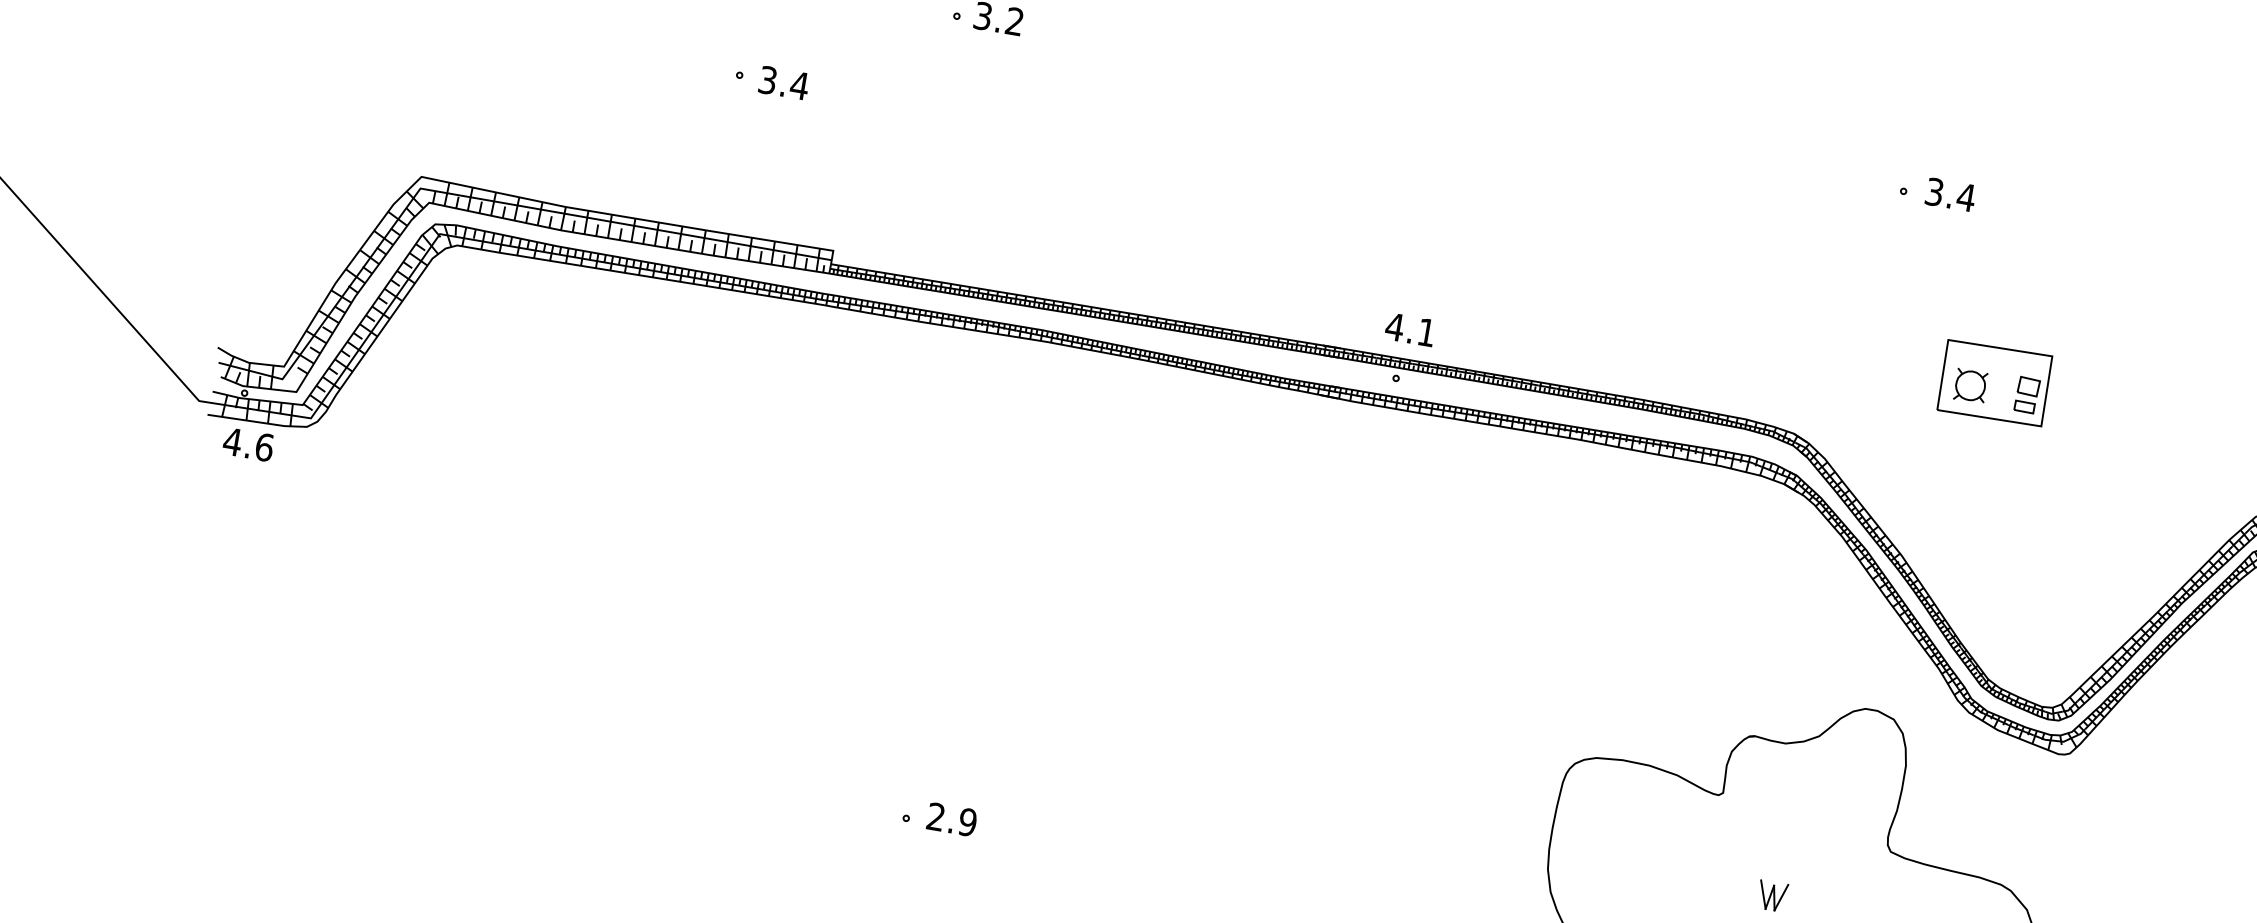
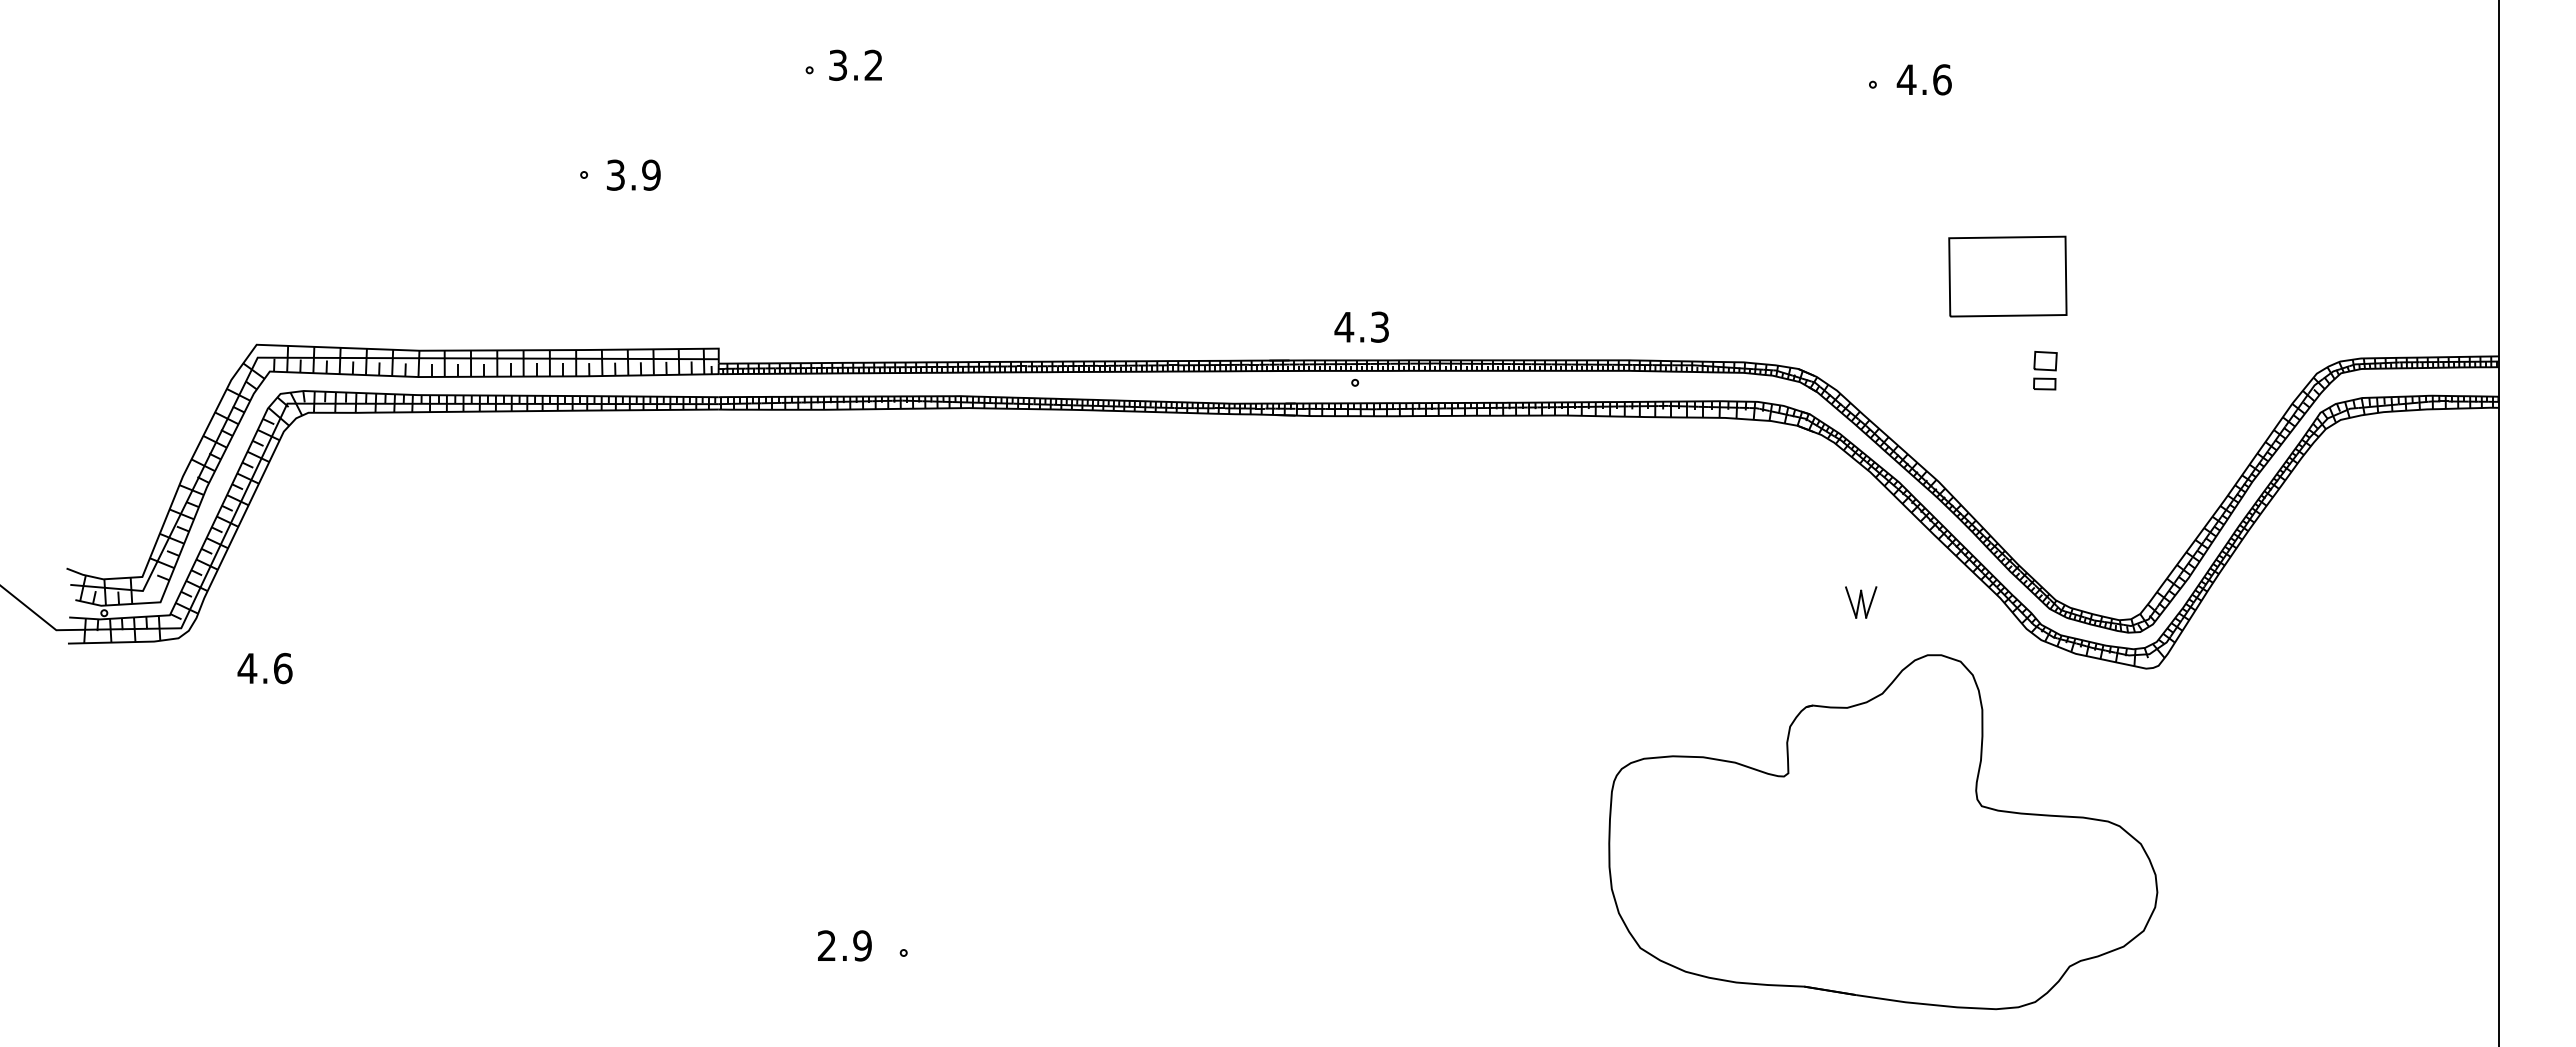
text: (799, 85) -> (651, 174), 3.4 -> 3.9
text: (1950, 194) -> (1924, 79), 3.4 -> 4.6
text: (1426, 331) -> (1379, 326), 4.1 -> 4.3
part: (1970, 386) -> (1982, 284), removed
part: (2027, 395) -> (2045, 370), moved
text: (247, 444) -> (264, 668), moved
text: (951, 819) -> (844, 945), moved
part: (1772, 896) -> (1861, 602), moved

